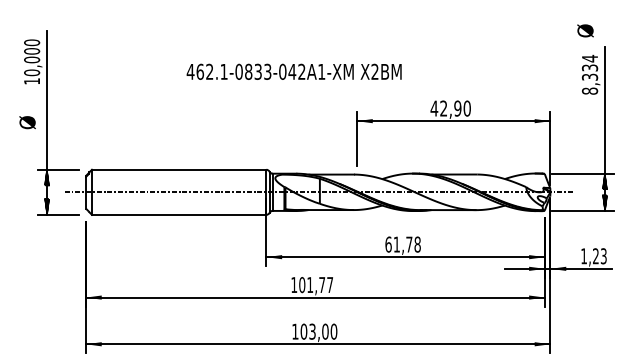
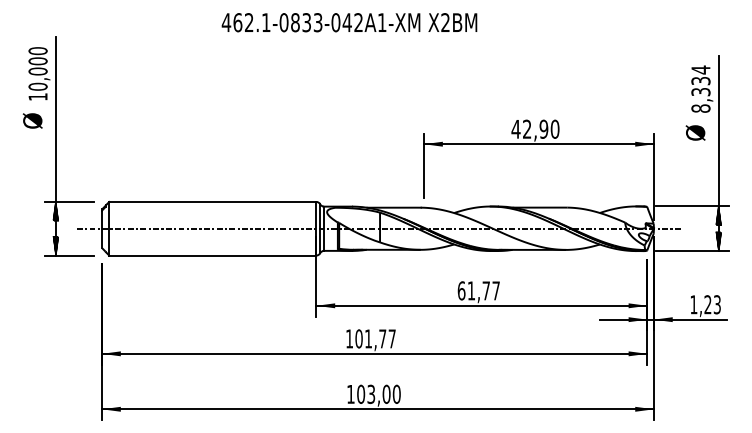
text: (585, 30) -> (695, 132), moved
text: (294, 71) -> (349, 22), moved
text: (27, 122) -> (32, 120), moved
text: (417, 244) -> (496, 290), 61,78 -> 61,77

